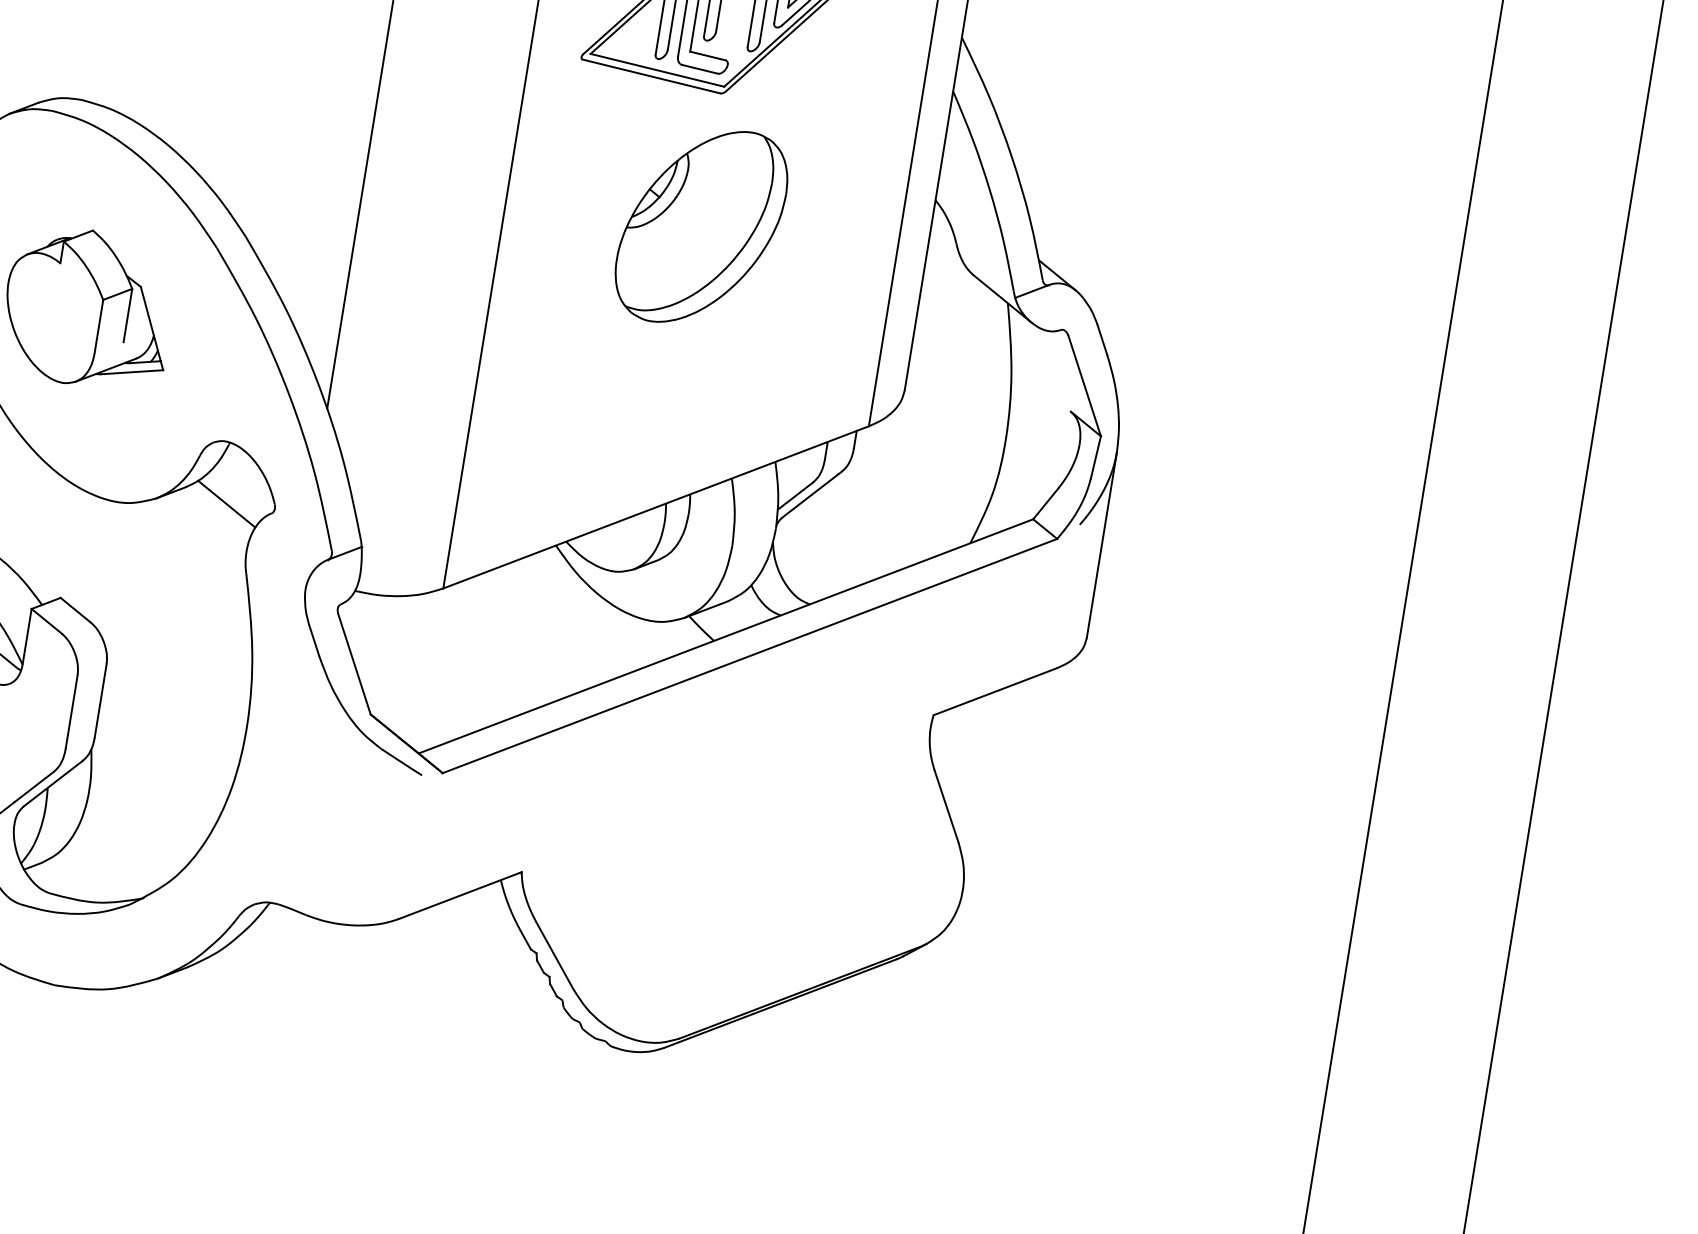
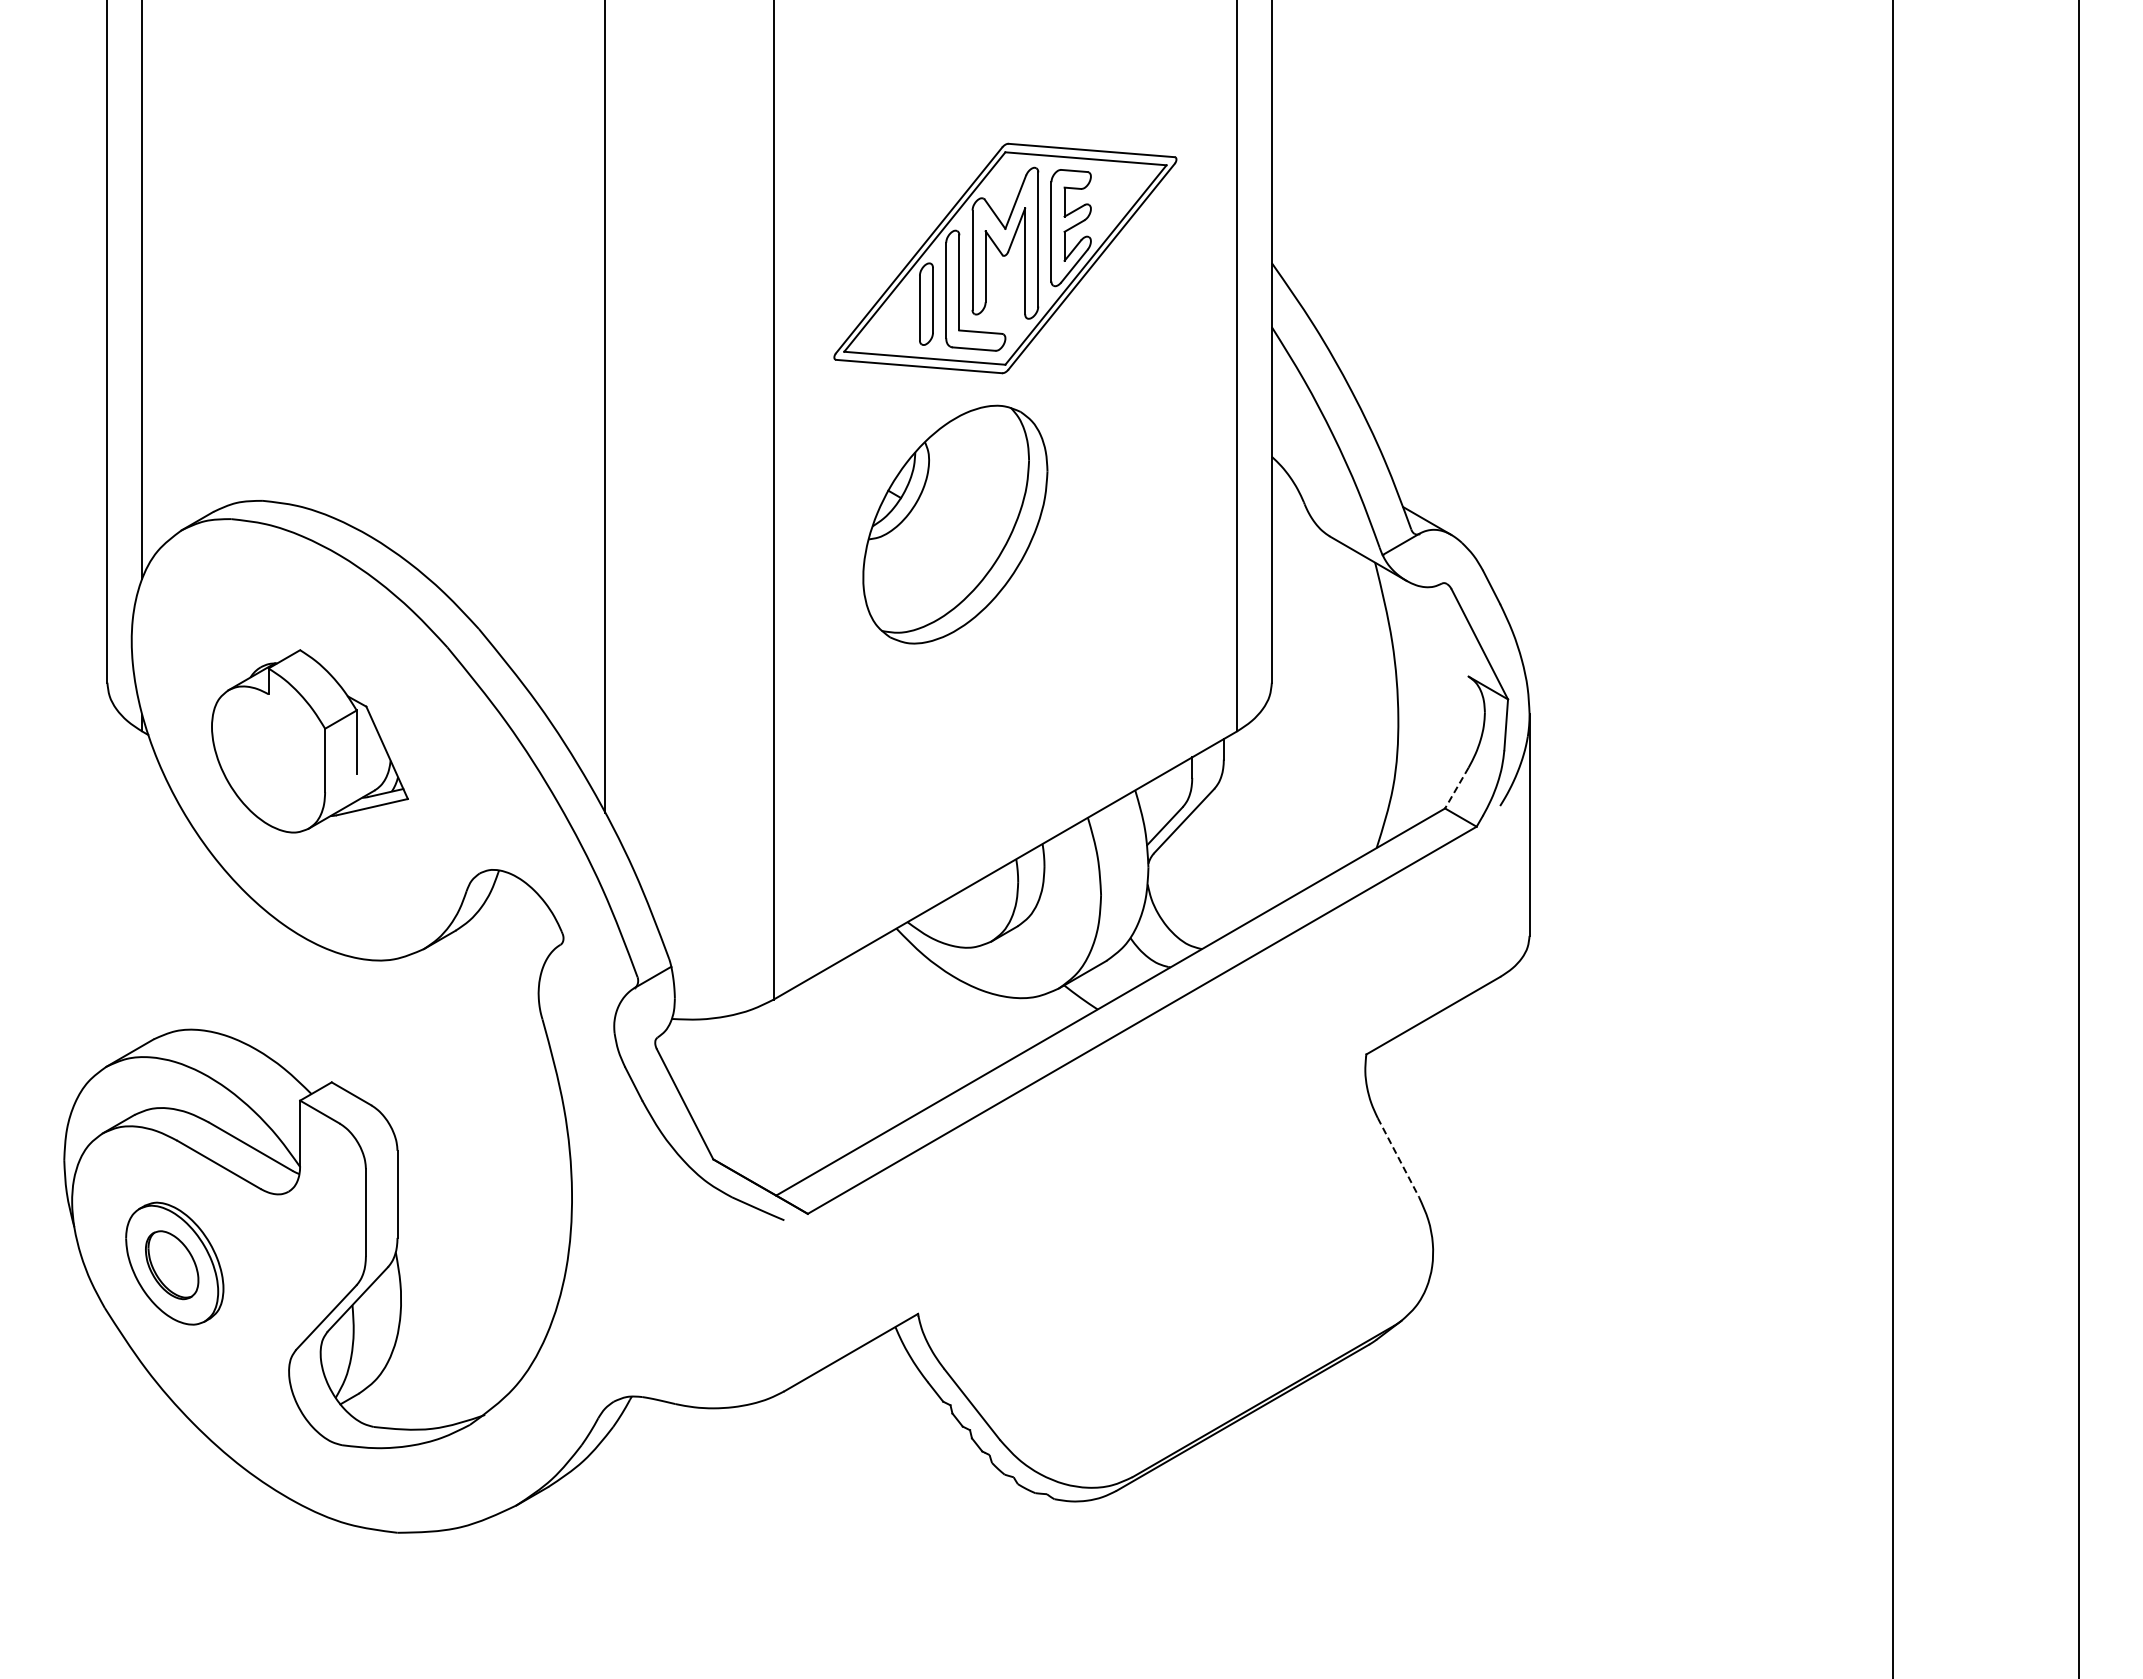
part: (701, 226) -> (955, 524), moved
line: (226, 504) -> (506, 942), removed
line: (1045, 504) -> (1456, 788), solid -> dashed
line: (946, 806) -> (1398, 1157), solid -> dashed

